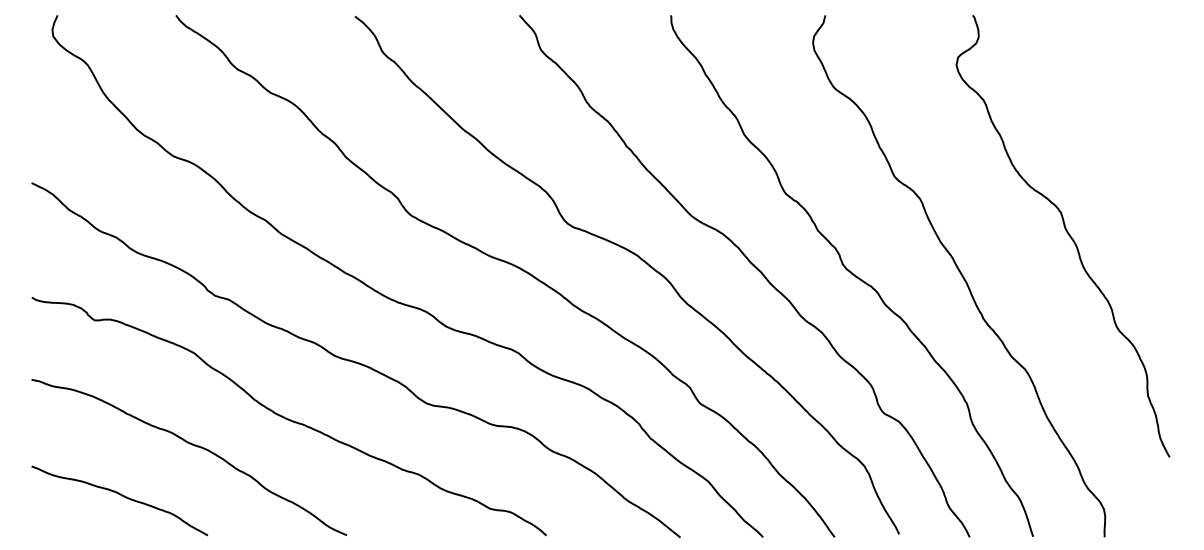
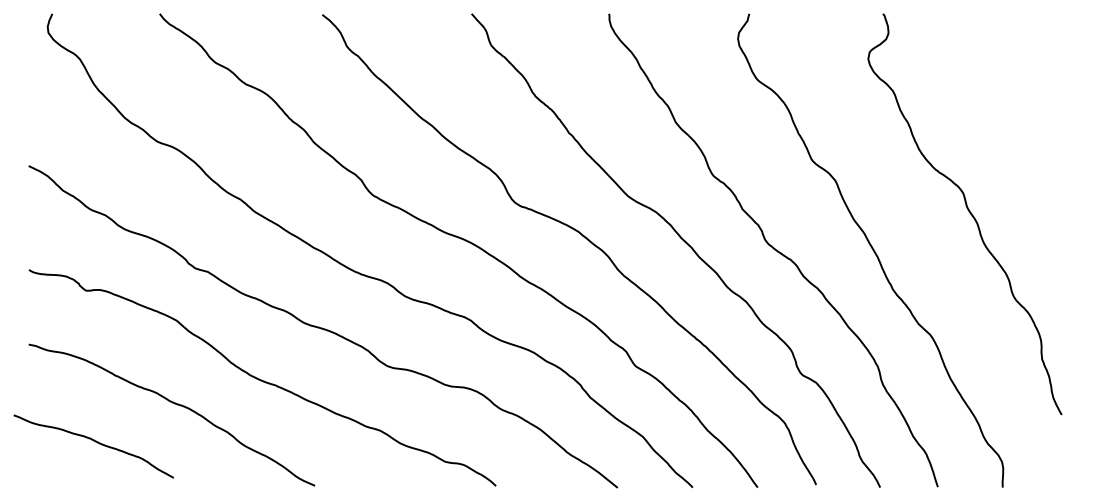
curve: (121, 496) -> (95, 442), moved

